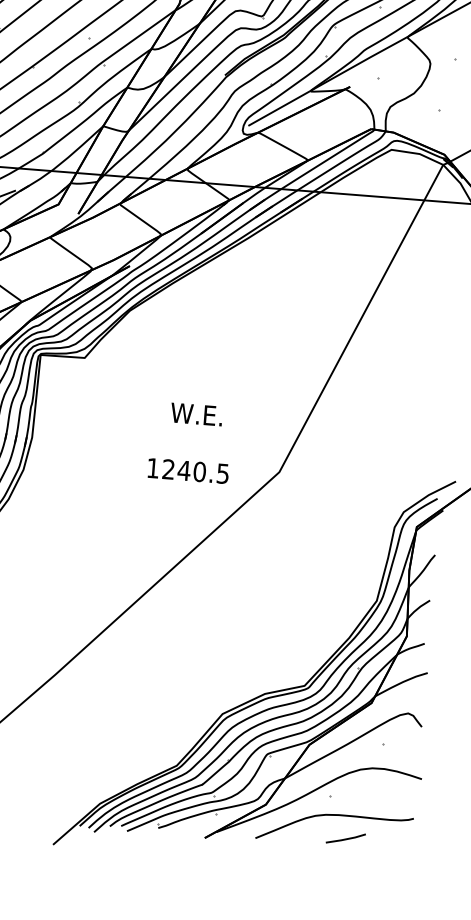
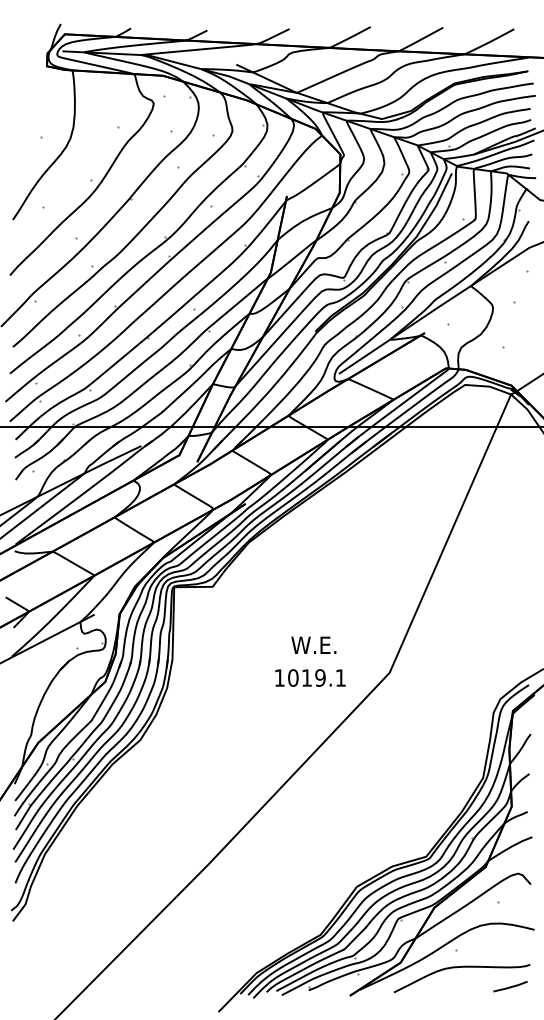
text: (196, 413) -> (313, 644), moved
text: (195, 471) -> (316, 677), 1240.5 -> 1019.1
line: (345, 838) -> (510, 986), moved

